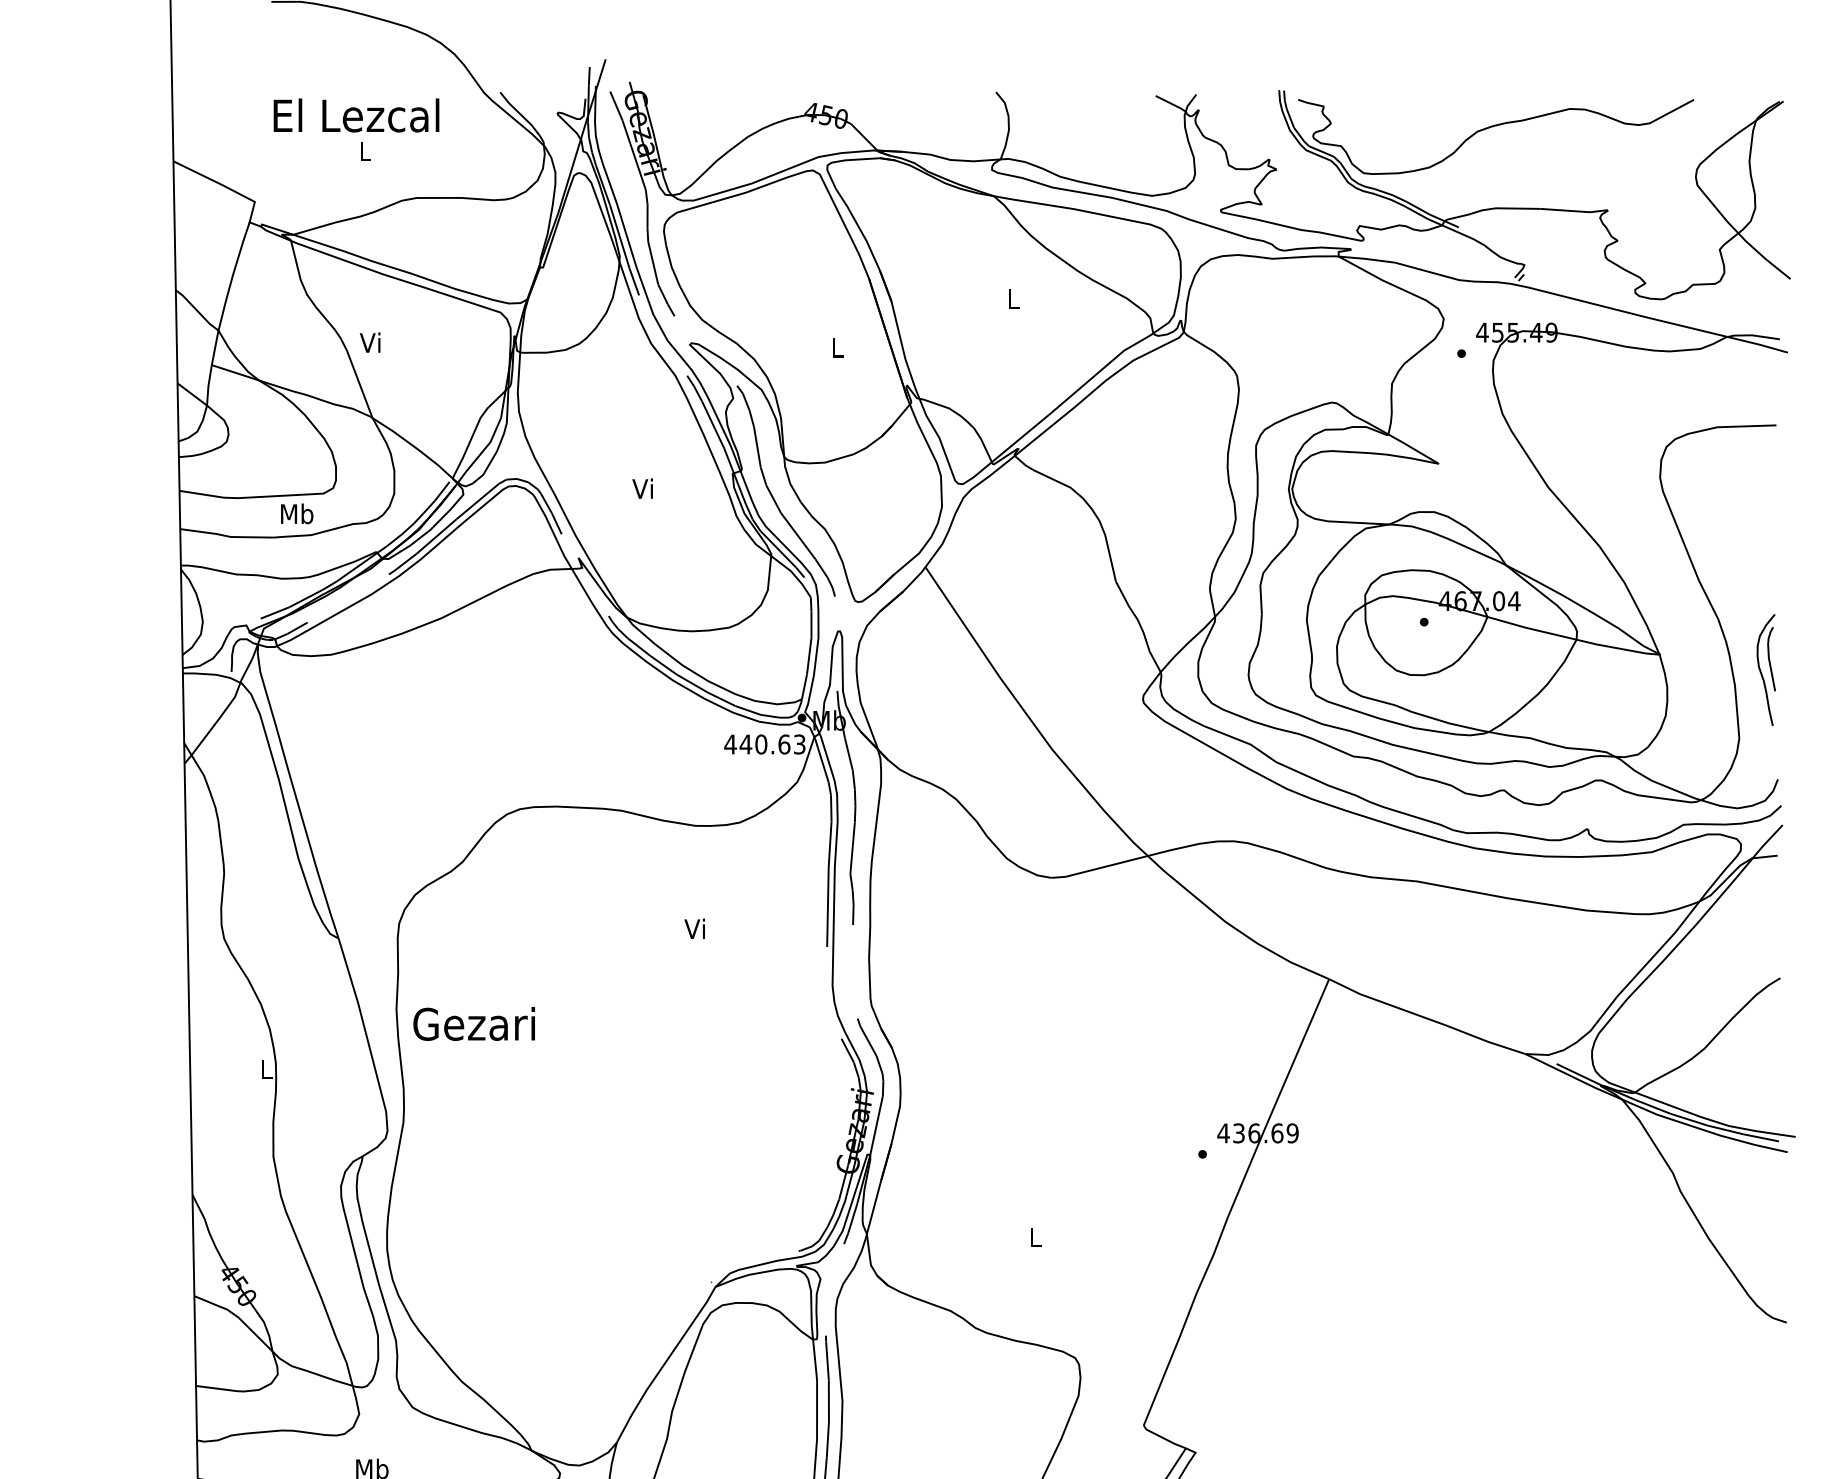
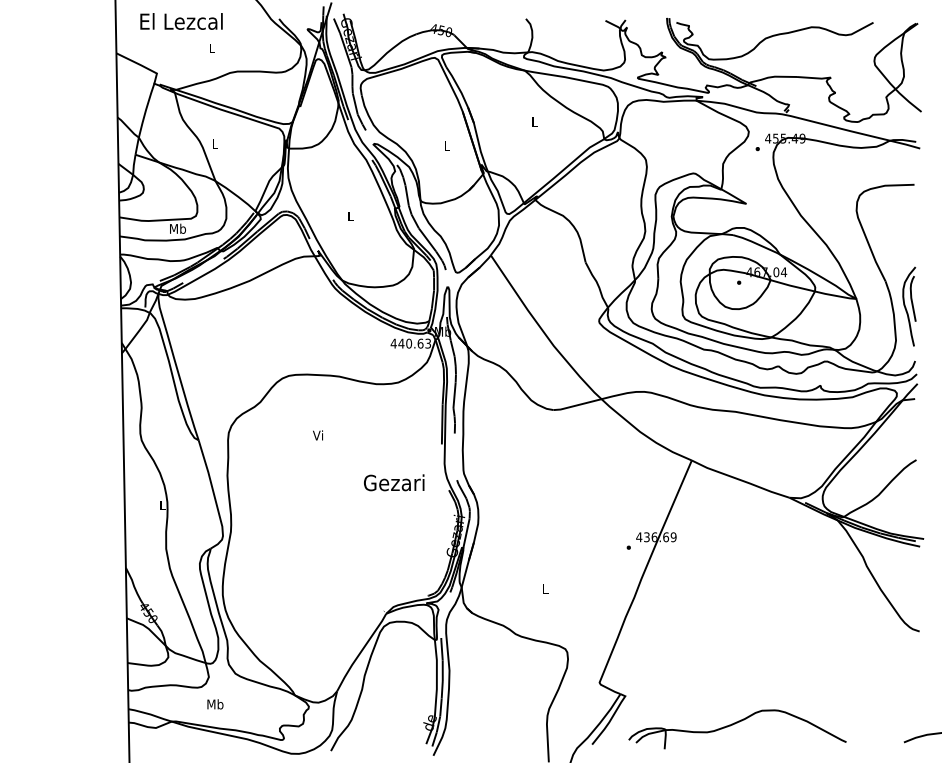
text: (356, 115) -> (181, 21), moved
text: (370, 342) -> (214, 143), Vi -> L
text: (643, 489) -> (350, 216), Vi -> L
part: (1766, 669) -> (909, 306), size x1.43
text: (693, 928) -> (317, 435), moved
text: (474, 1023) -> (394, 482), moved

